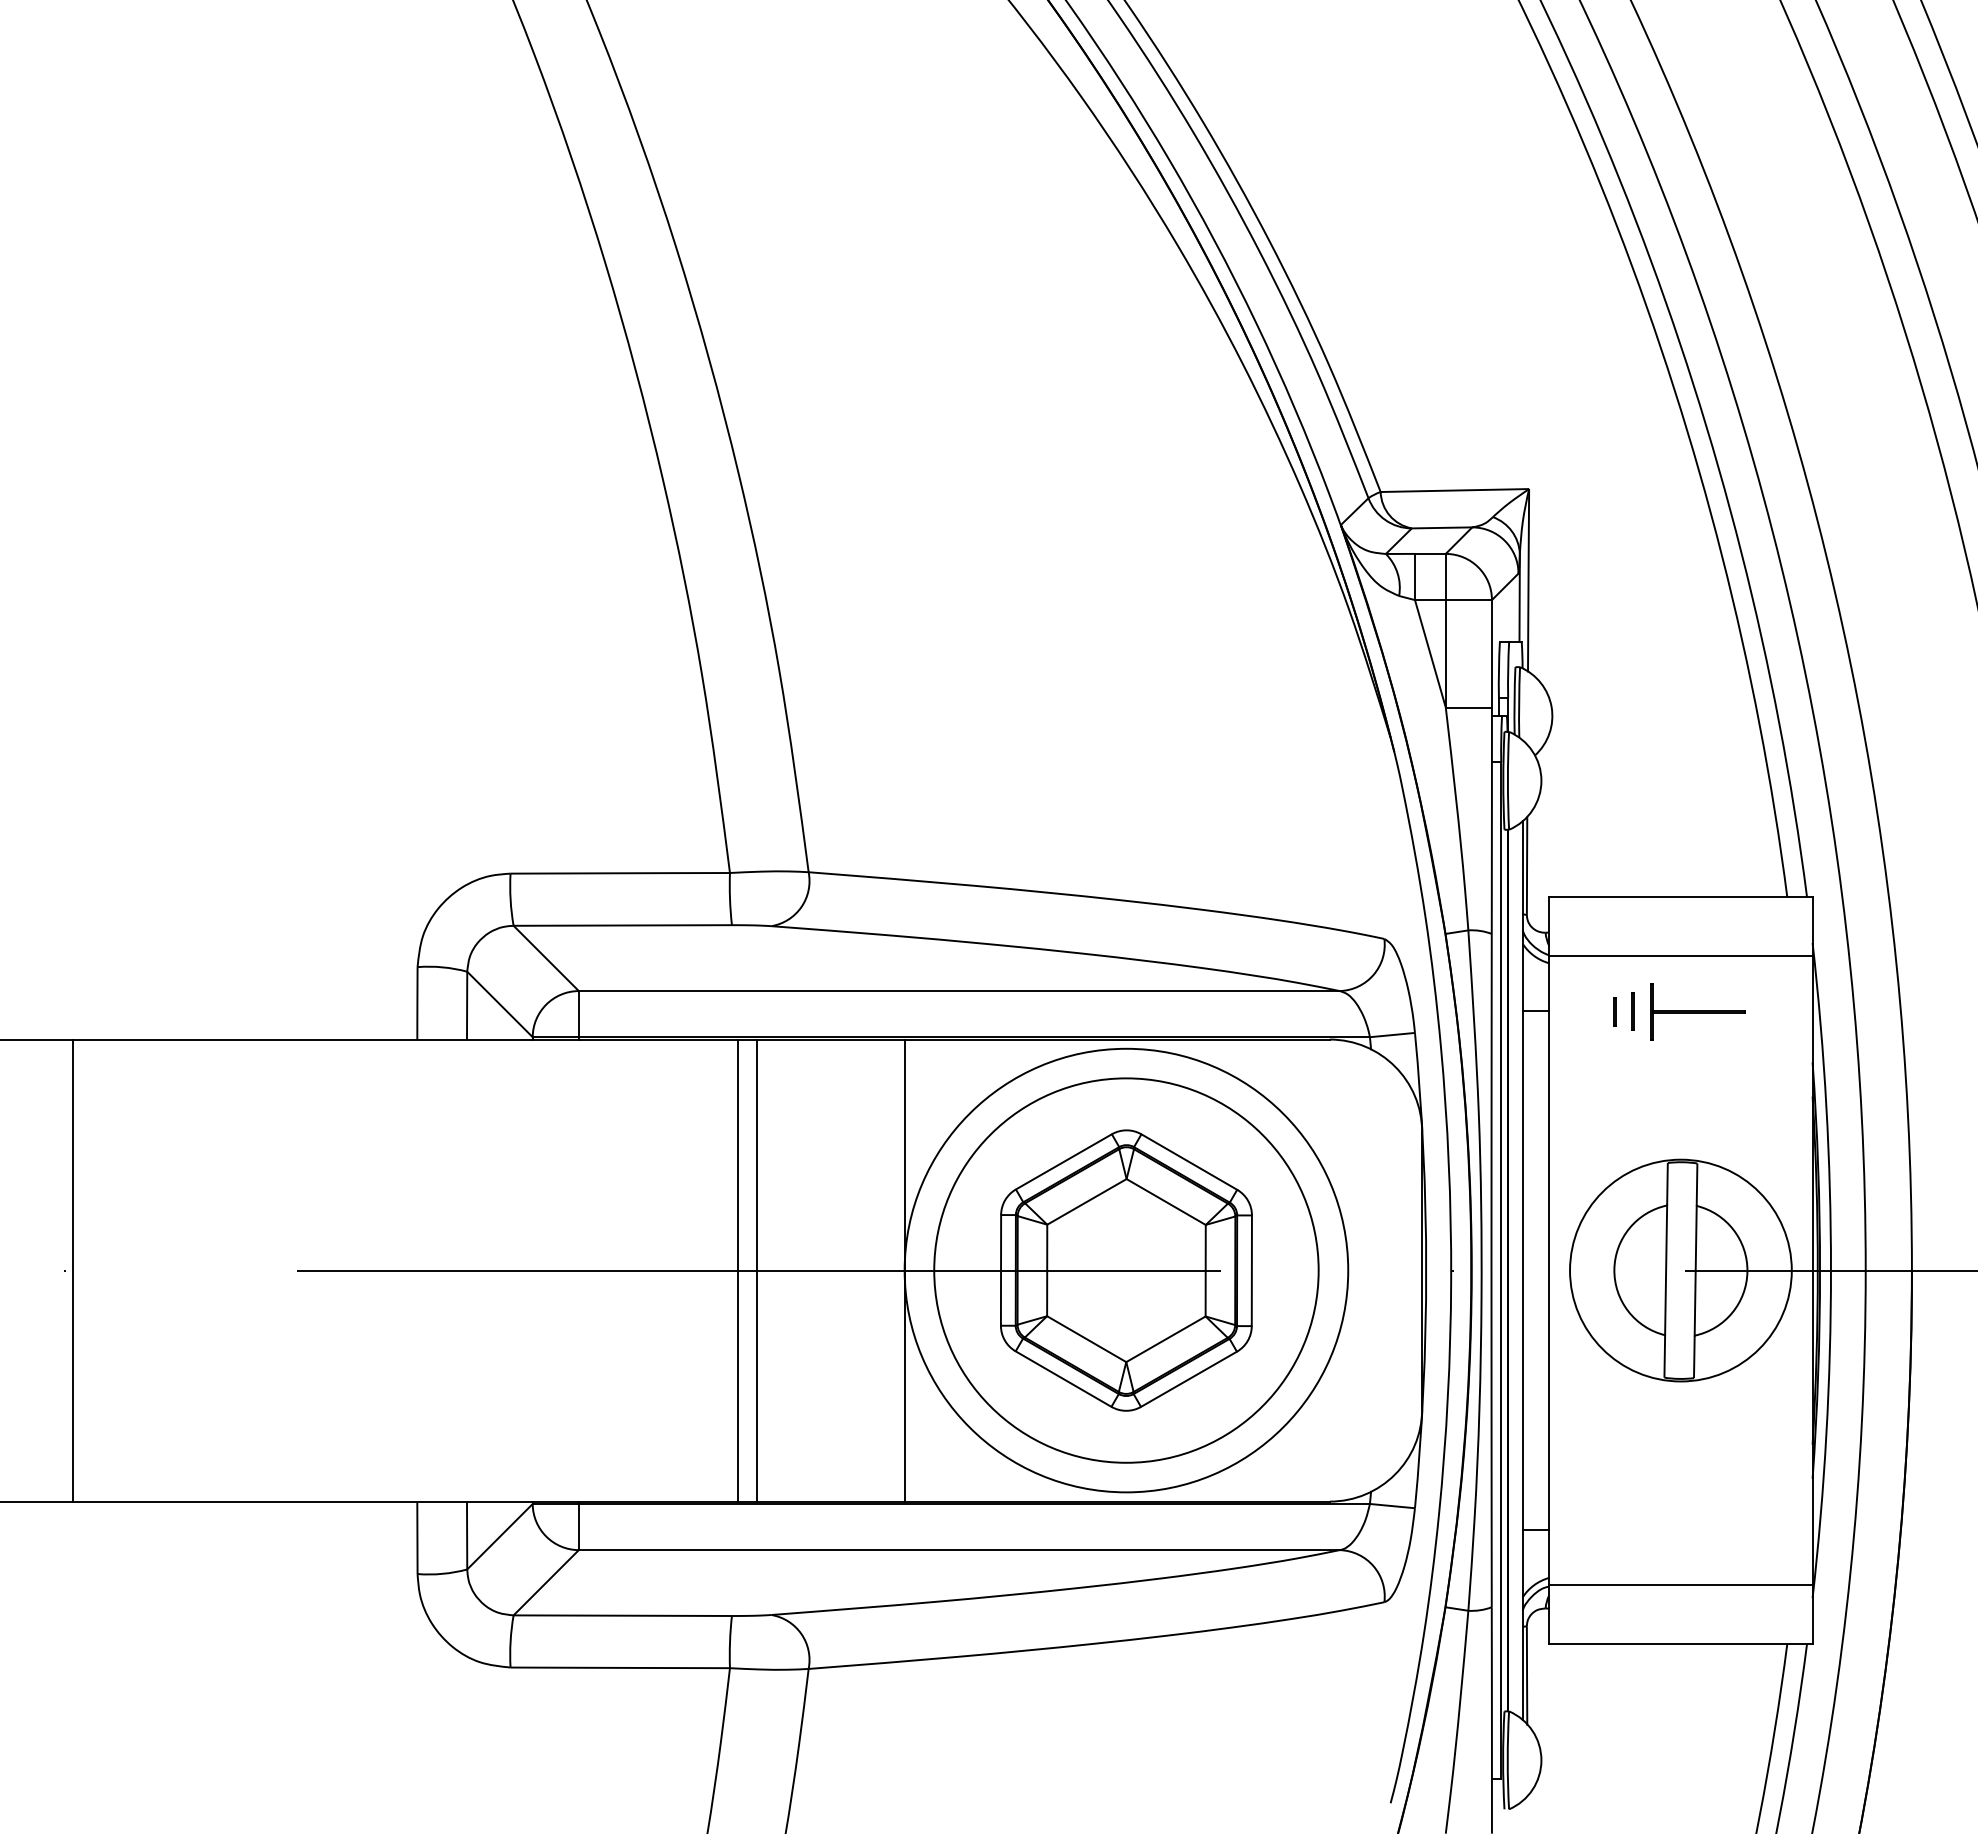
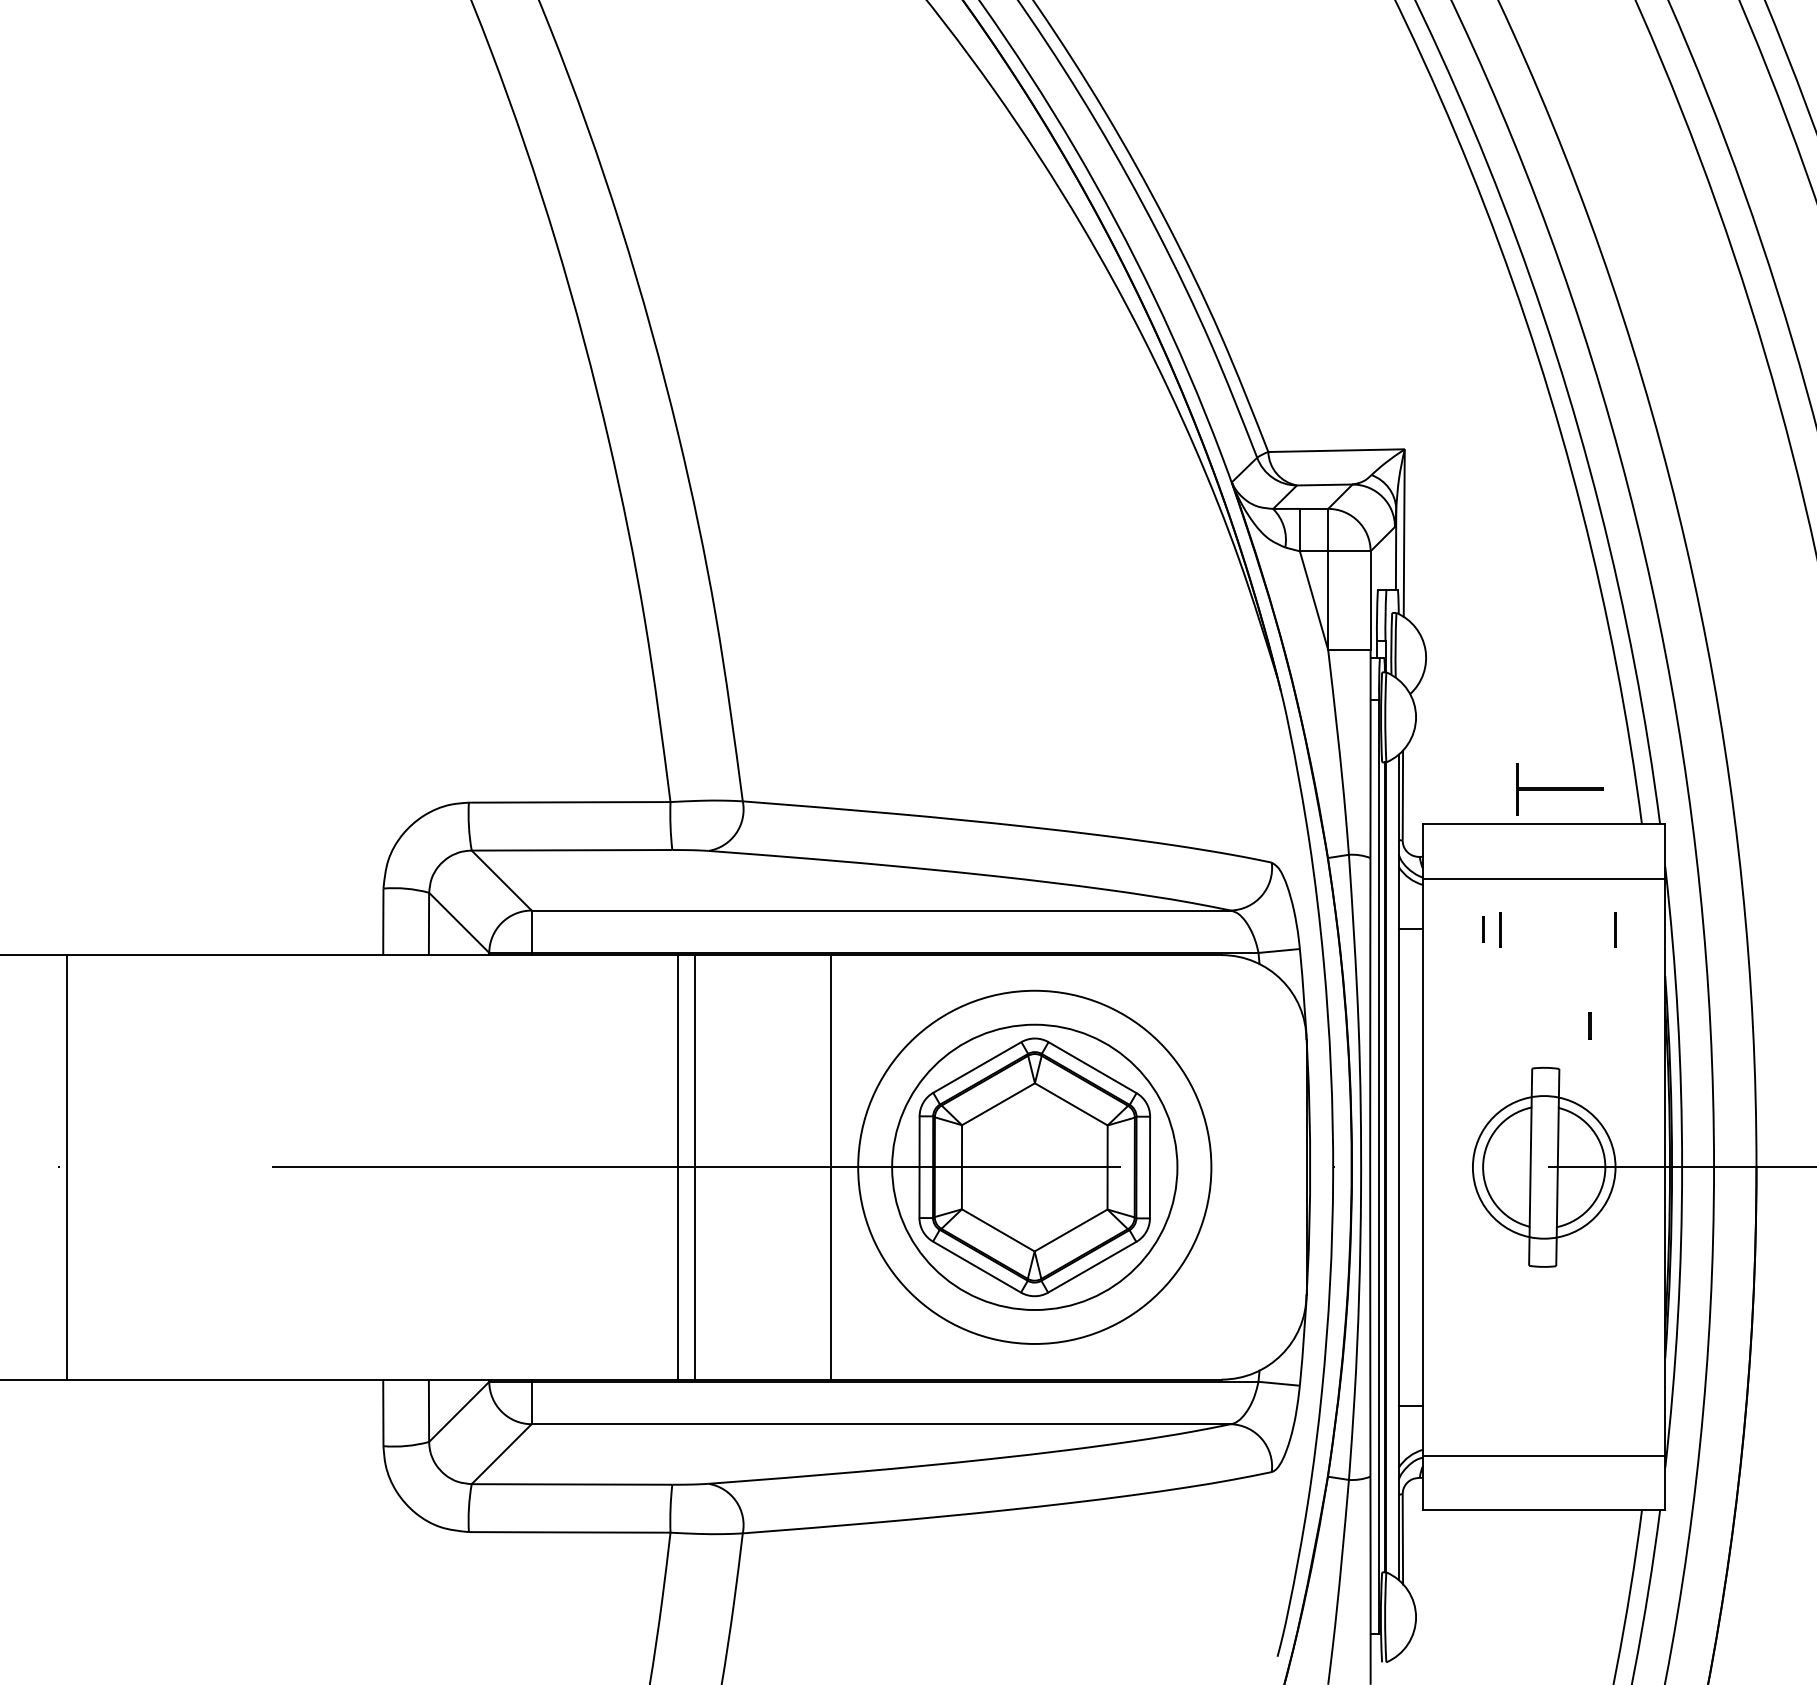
part: (1697, 1011) -> (1559, 788), moved
line: (1757, 1011) -> (1614, 929), added
line: (1730, 1116) -> (1589, 1025), added
circle: (1126, 1270) -> (1034, 1167), size x0.7
circle: (1680, 1270) -> (1543, 1167), size x0.7

